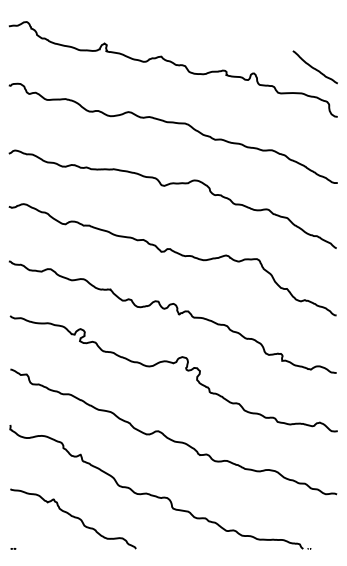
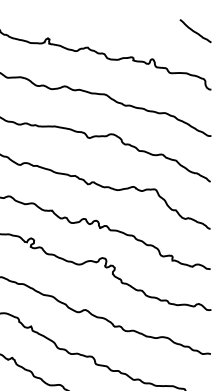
curve: (314, 67) -> (195, 31), moved

